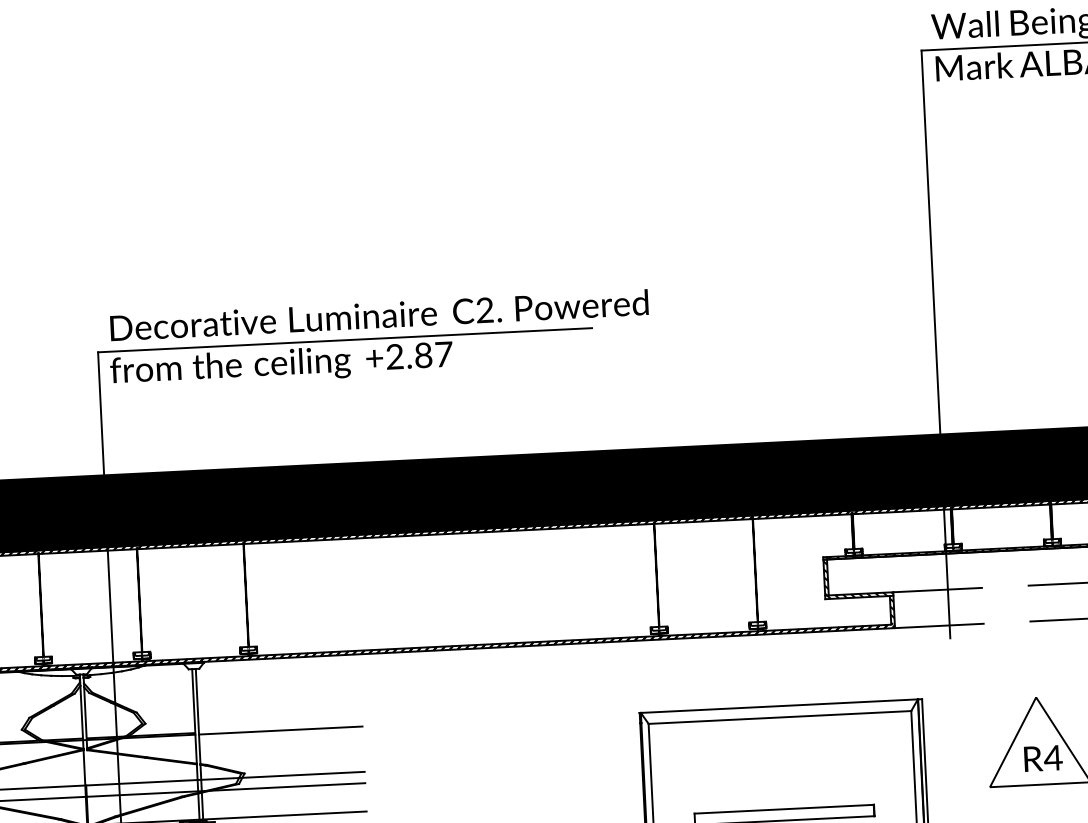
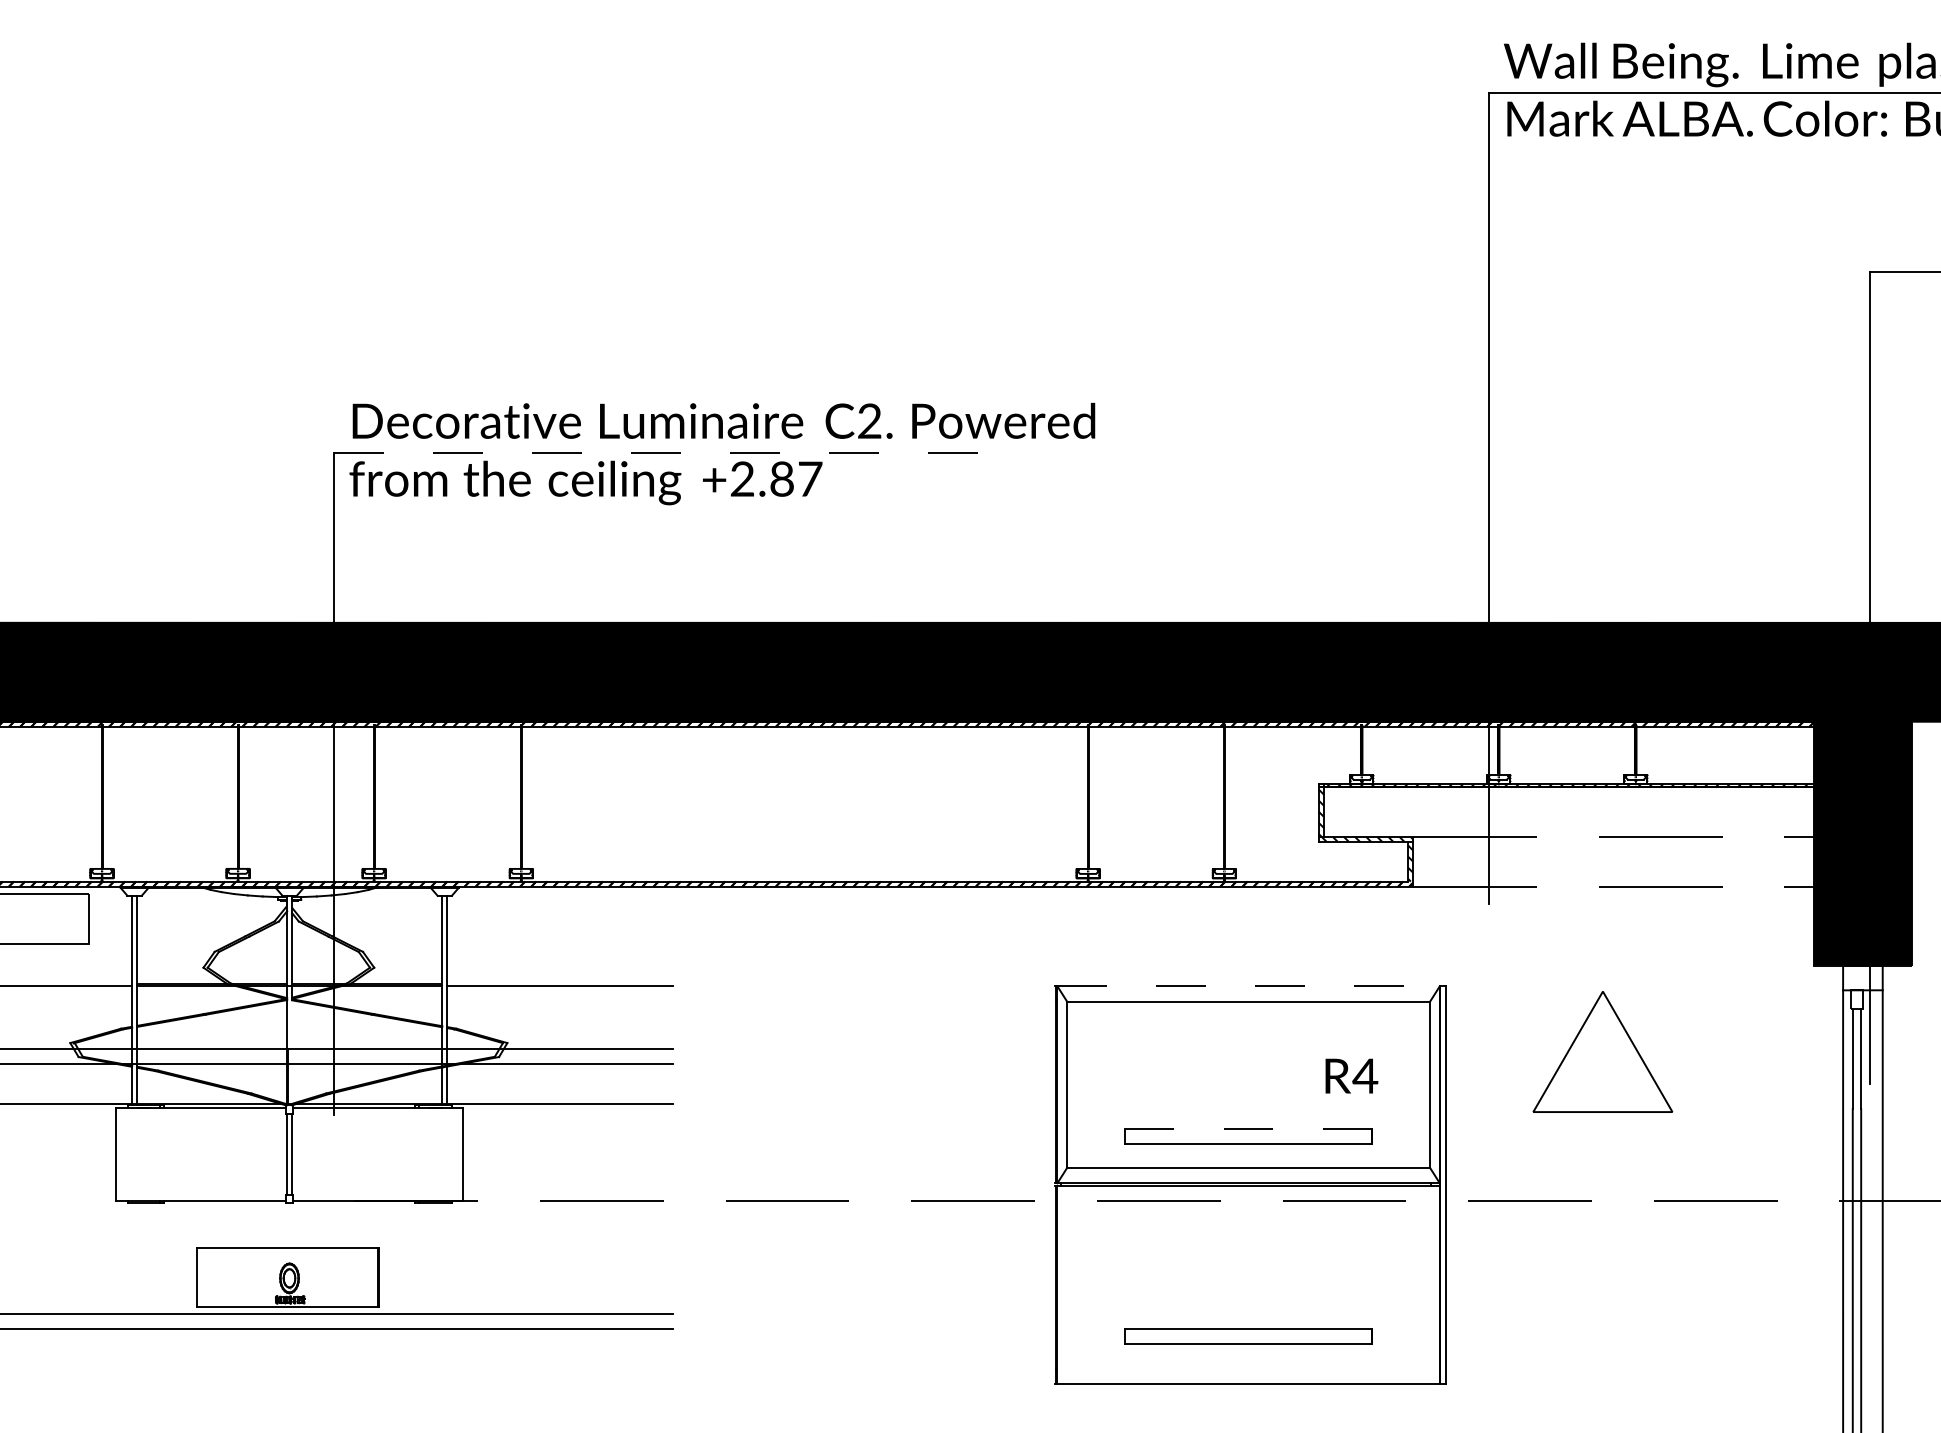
line: (345, 339) -> (675, 452), solid -> dashed
line: (780, 706) -> (1249, 986), solid -> dashed
text: (1043, 758) -> (1351, 1075), moved
line: (784, 809) -> (1248, 1128), solid -> dashed

